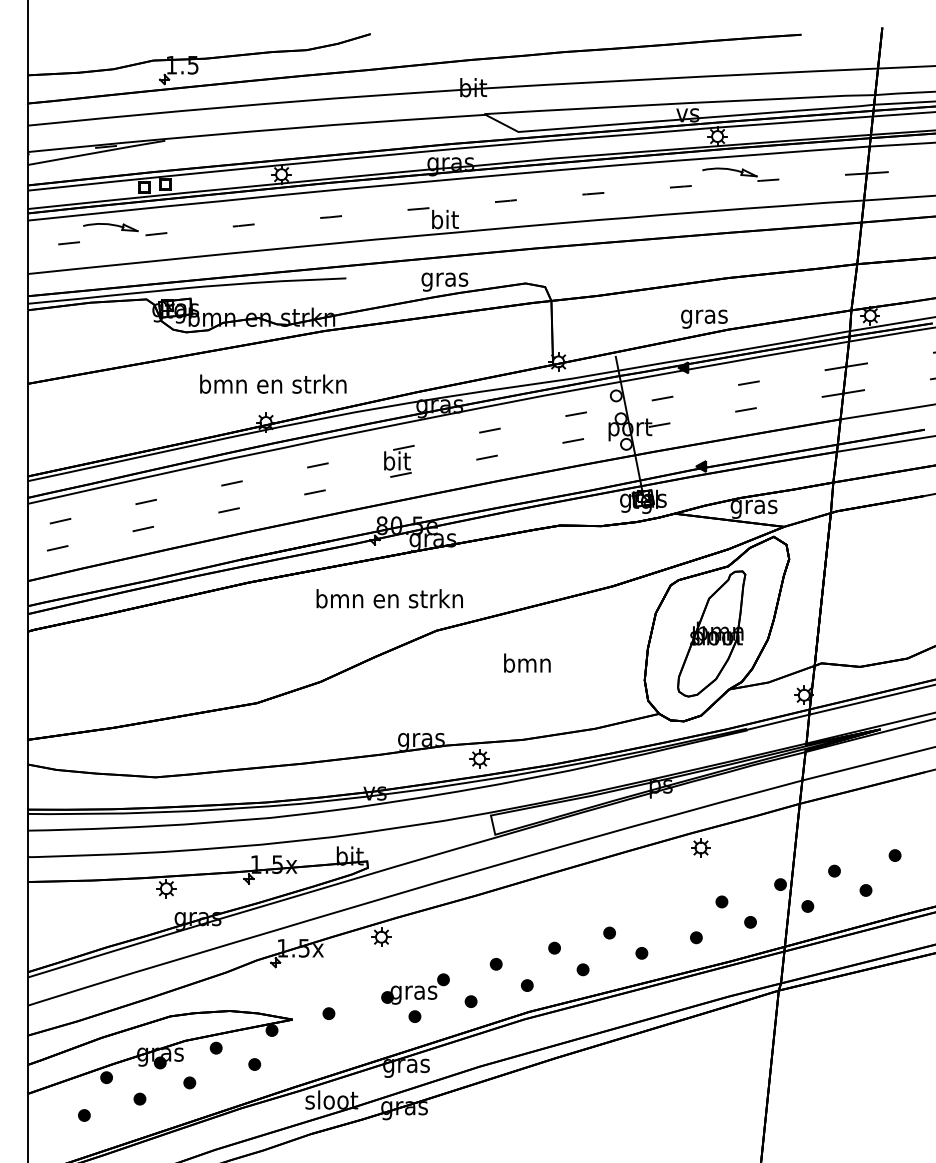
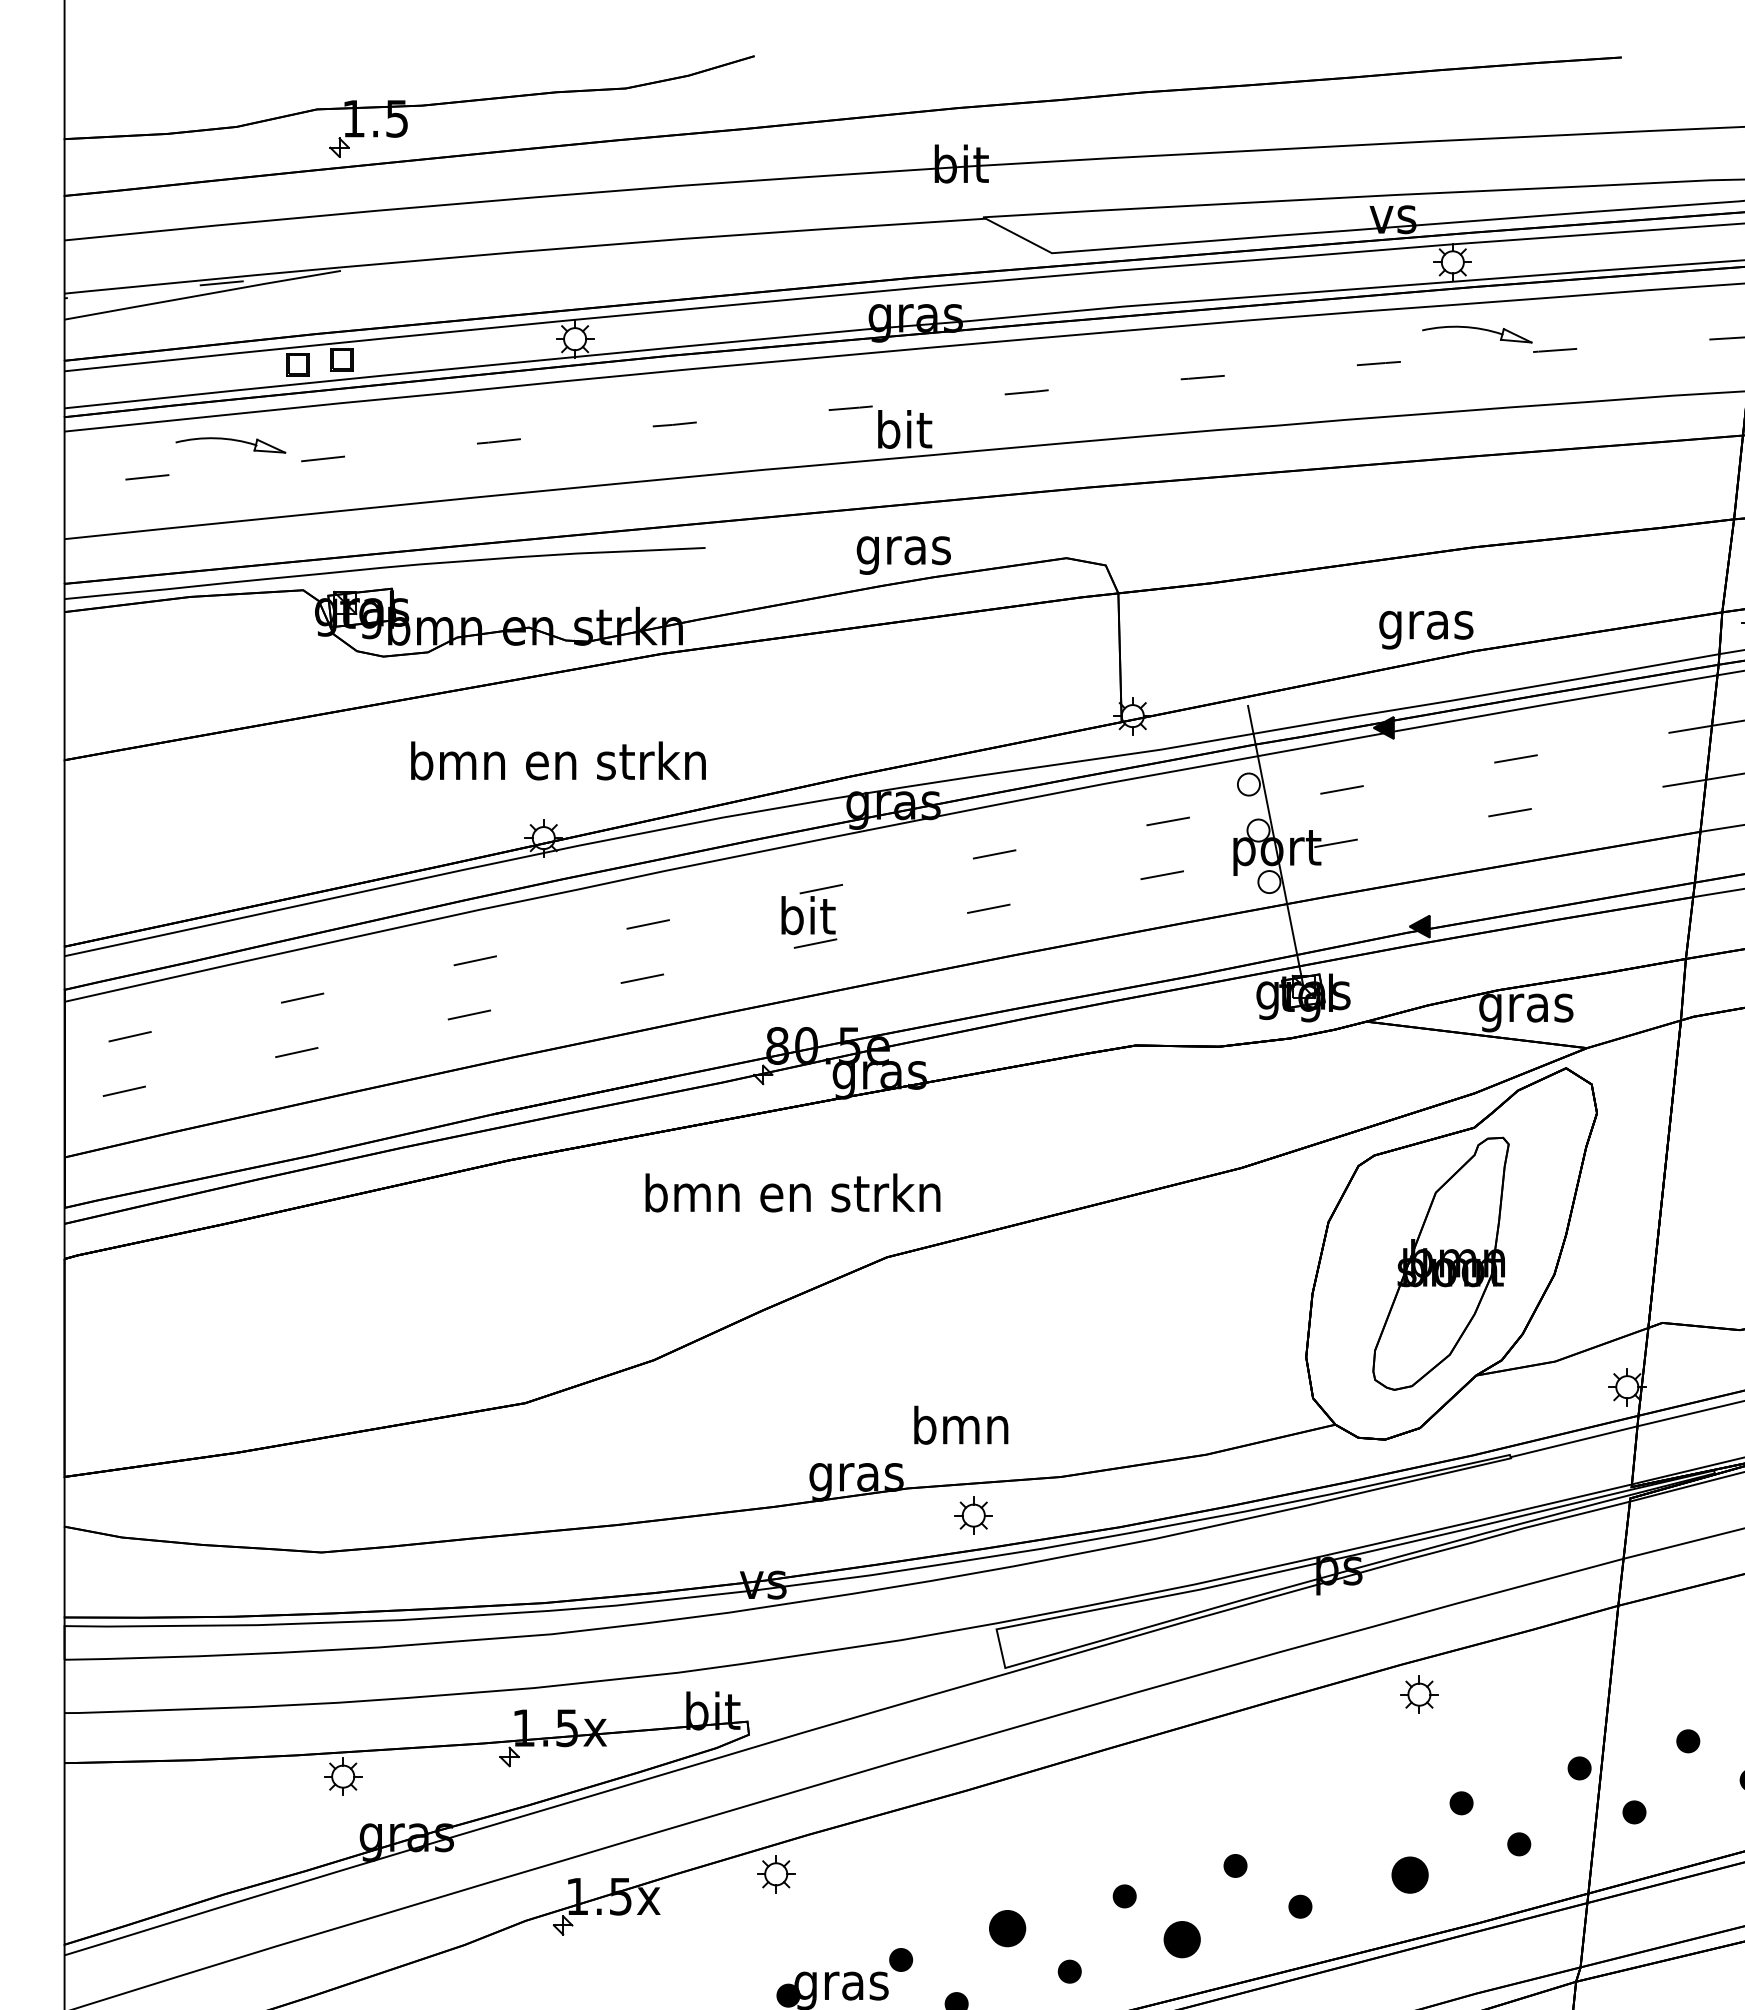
text: (527, 662) -> (961, 1423), moved
part: (696, 937) -> (1410, 1874), size x1.6
part: (495, 964) -> (1005, 1929), size x1.6
part: (582, 969) -> (1180, 1939), size x1.6

